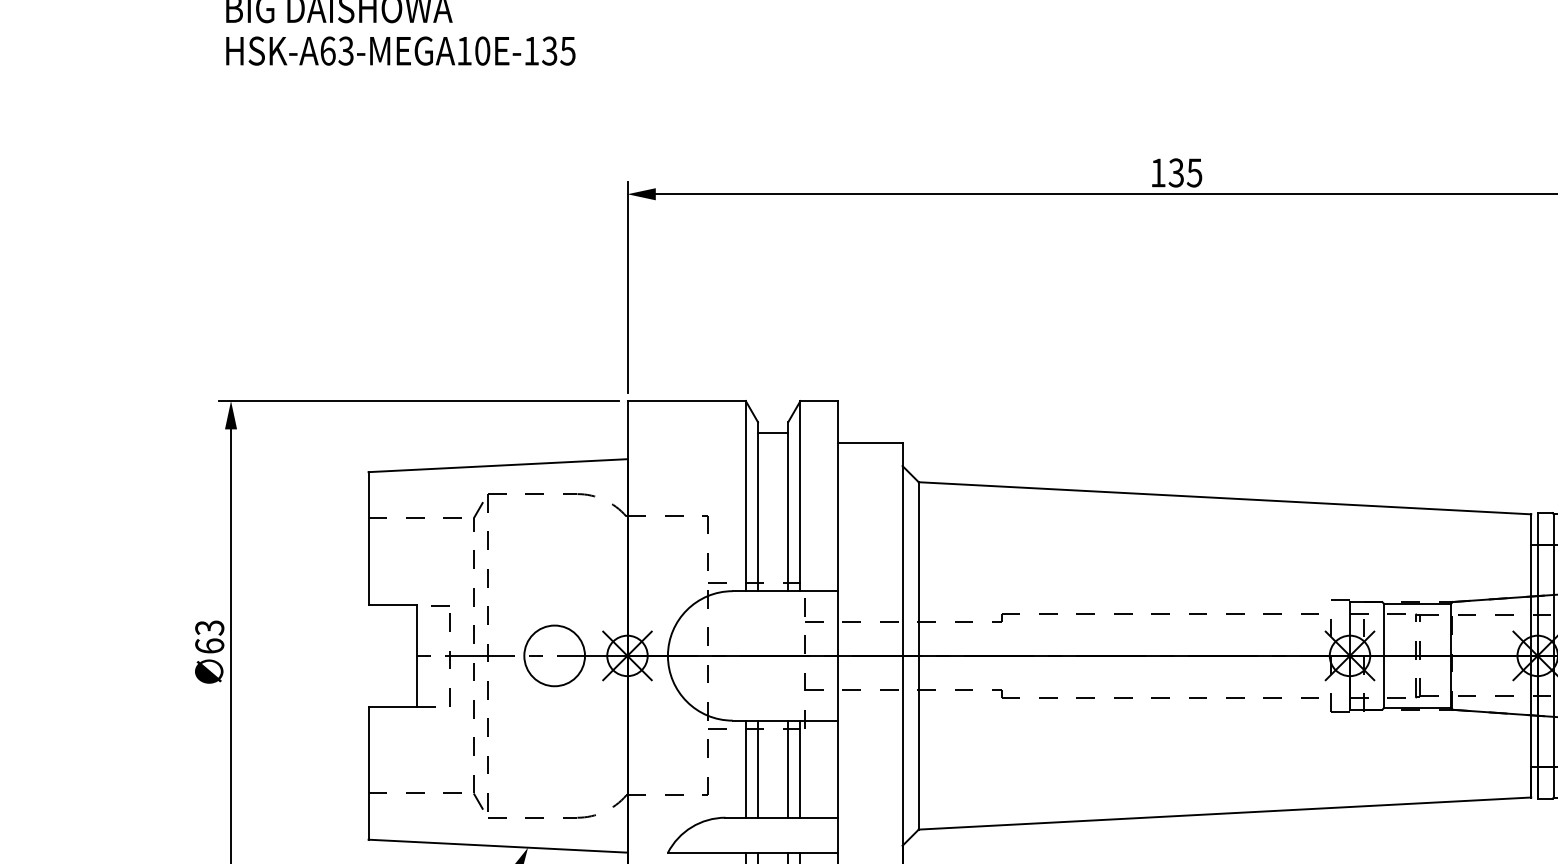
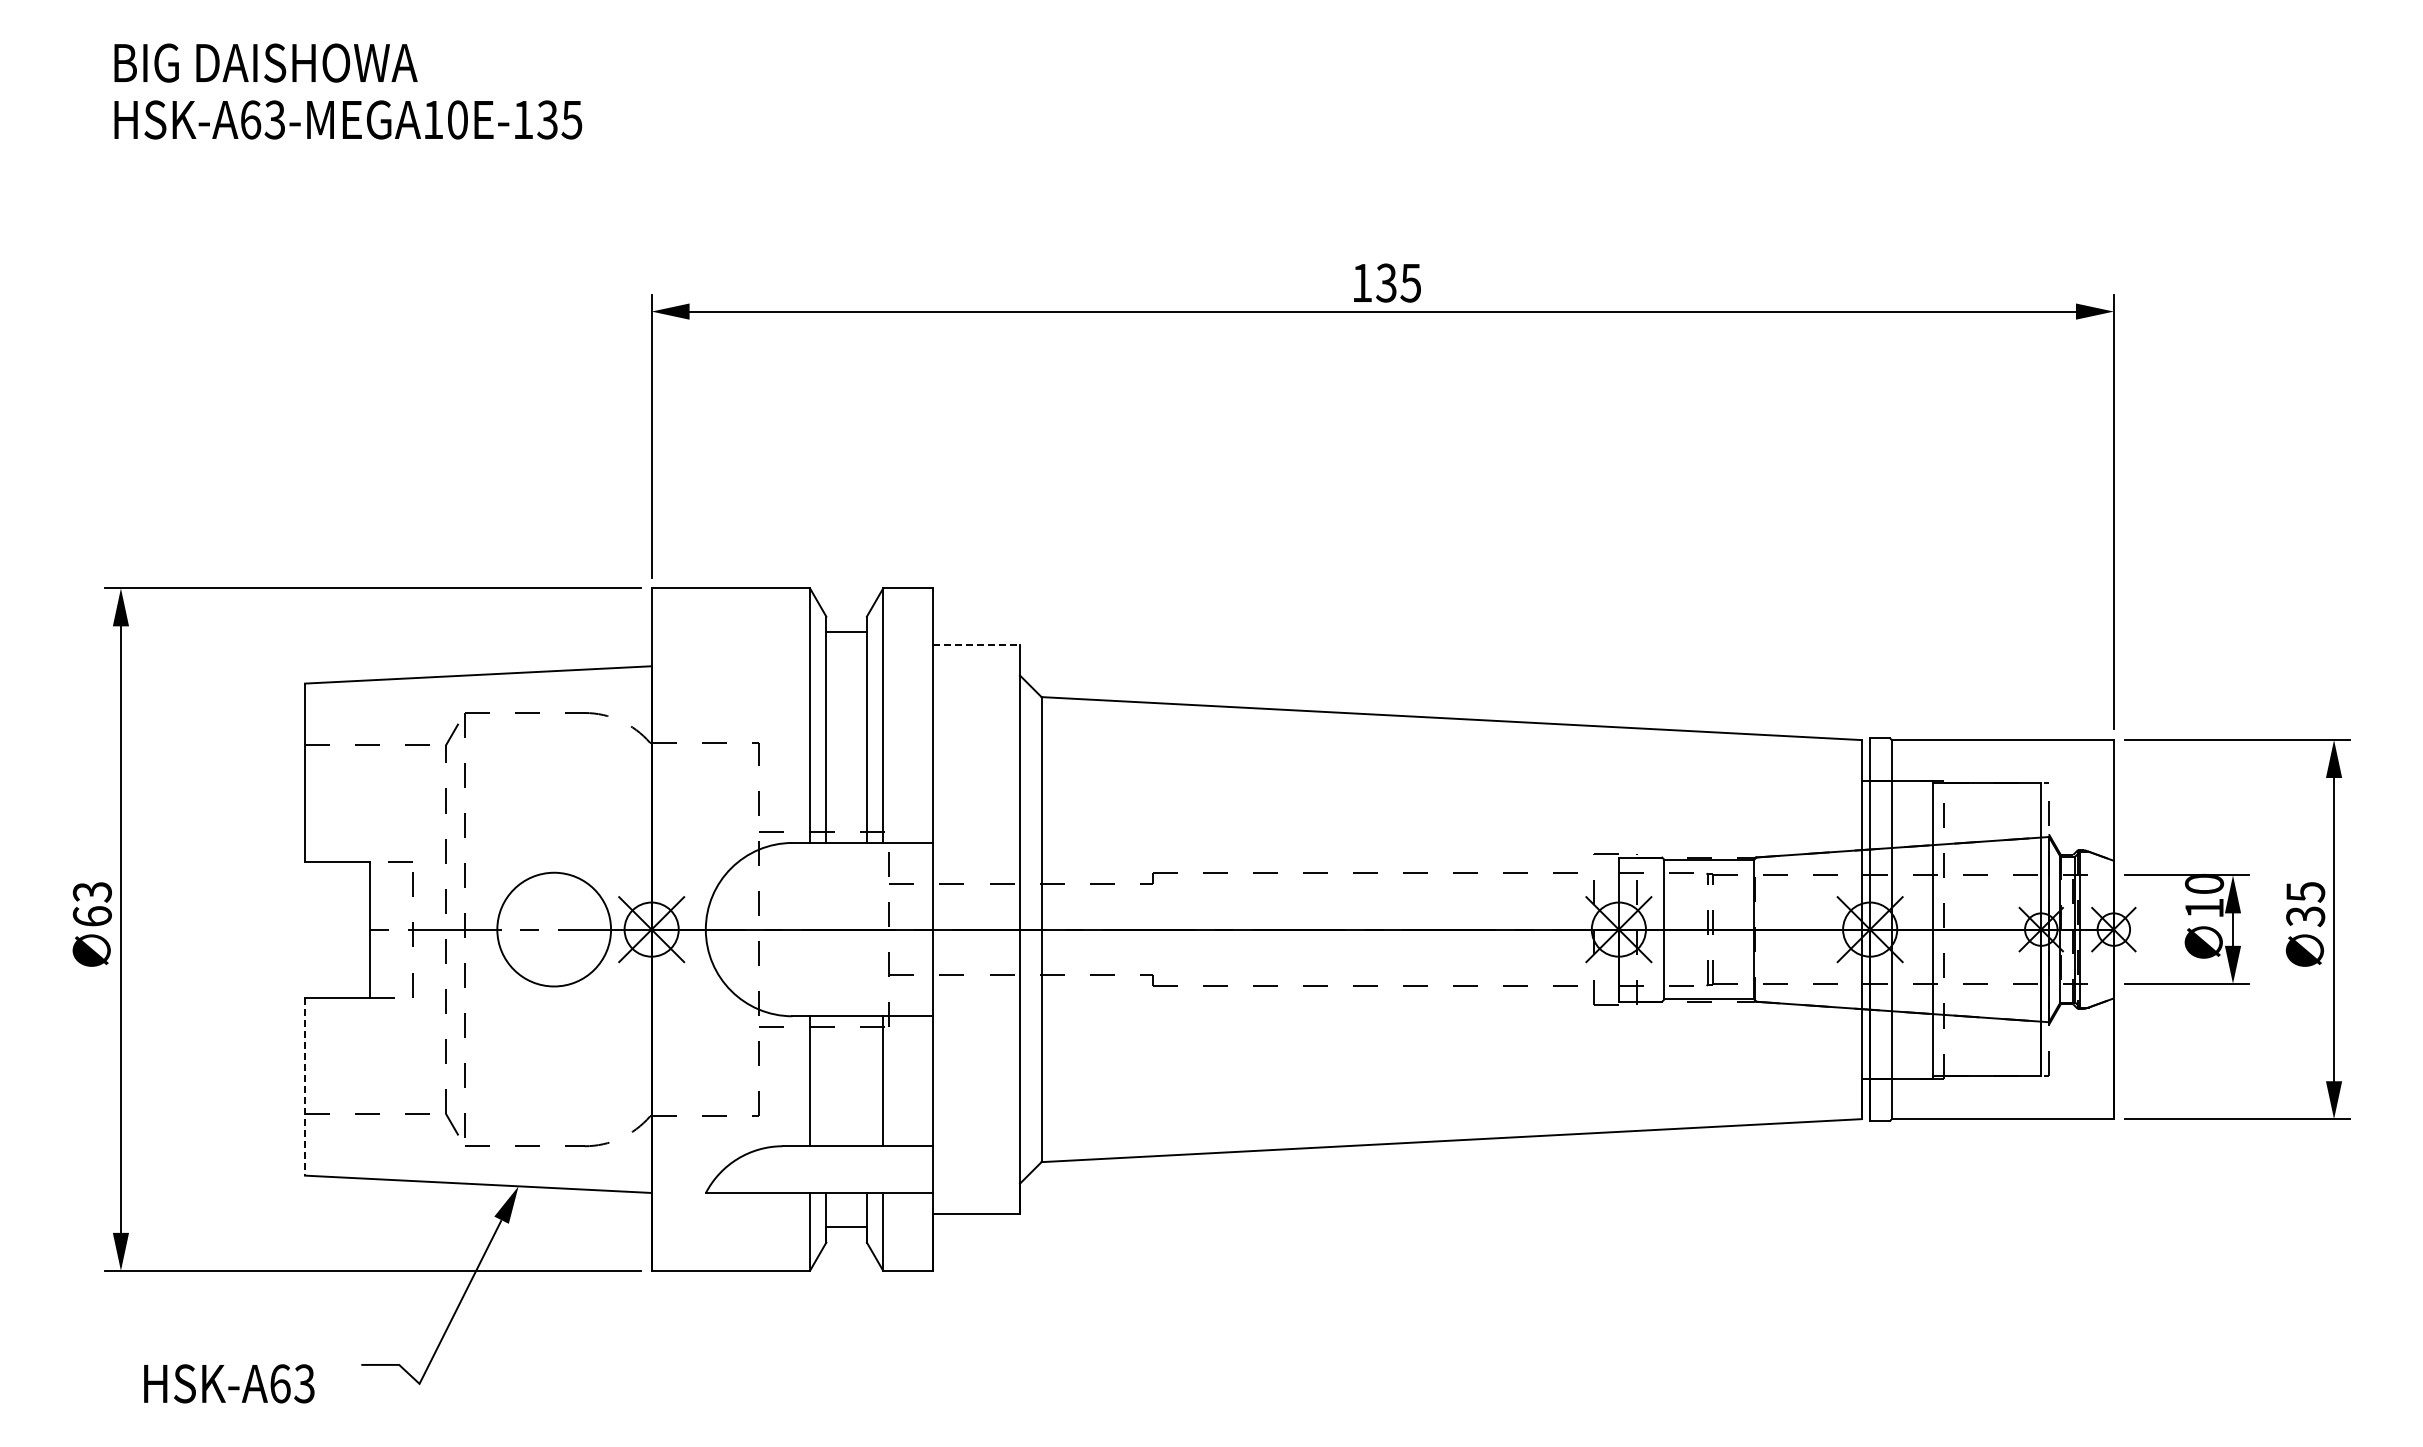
line: (870, 442) -> (977, 644), solid -> dashed
circle: (554, 655) -> (553, 929), size x1.4
line: (758, 769) -> (826, 1081), removed
line: (787, 769) -> (866, 1081), removed
line: (368, 773) -> (305, 1087), solid -> dashed

